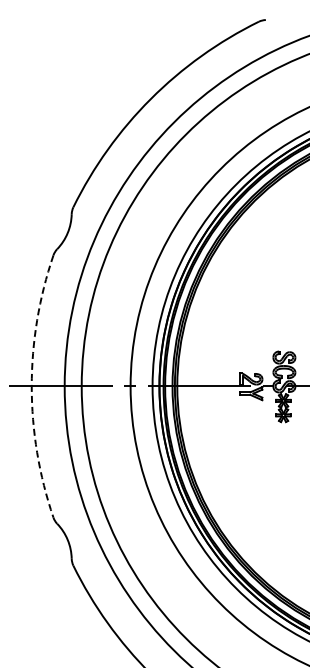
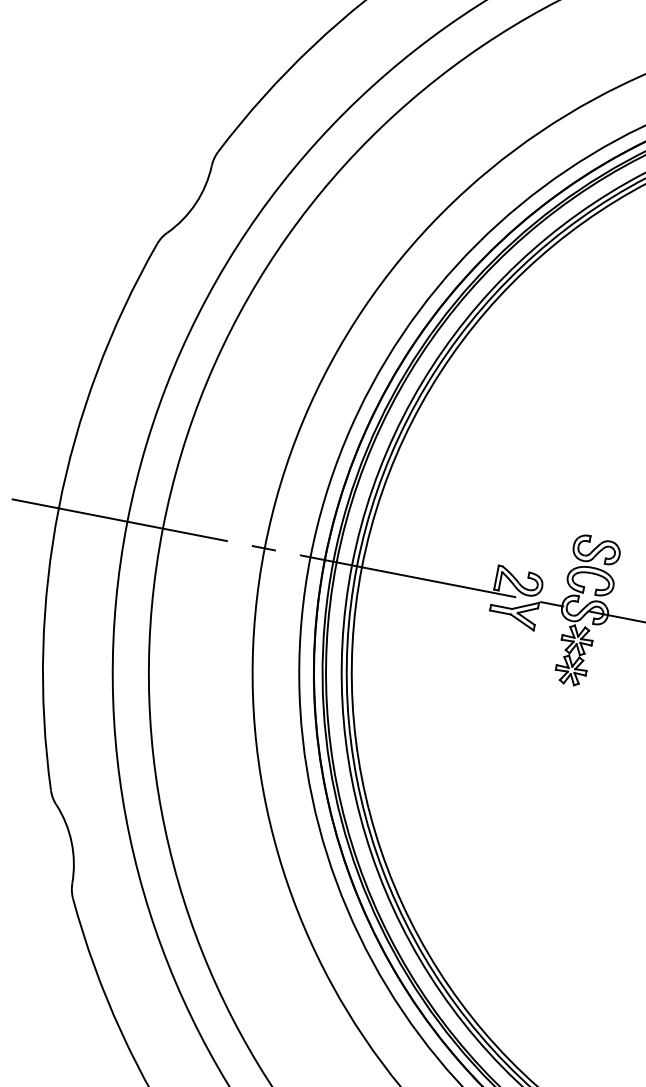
arc: (31, 386) -> (58, 508), dashed -> solid

